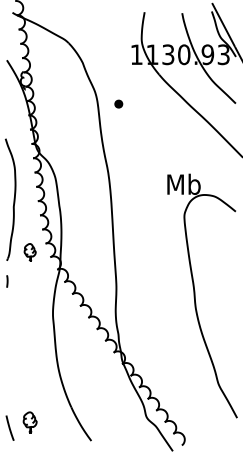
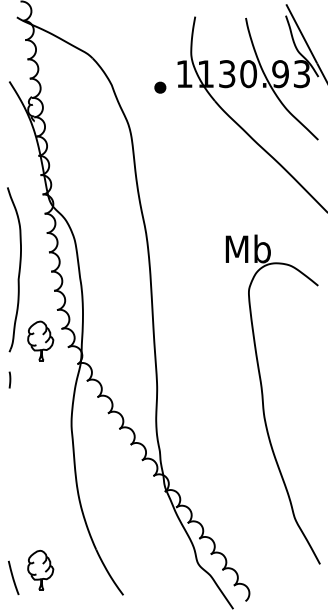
part: (118, 103) -> (160, 87), moved
part: (29, 252) -> (40, 340), size x1.67
part: (29, 421) -> (40, 569), size x1.43

